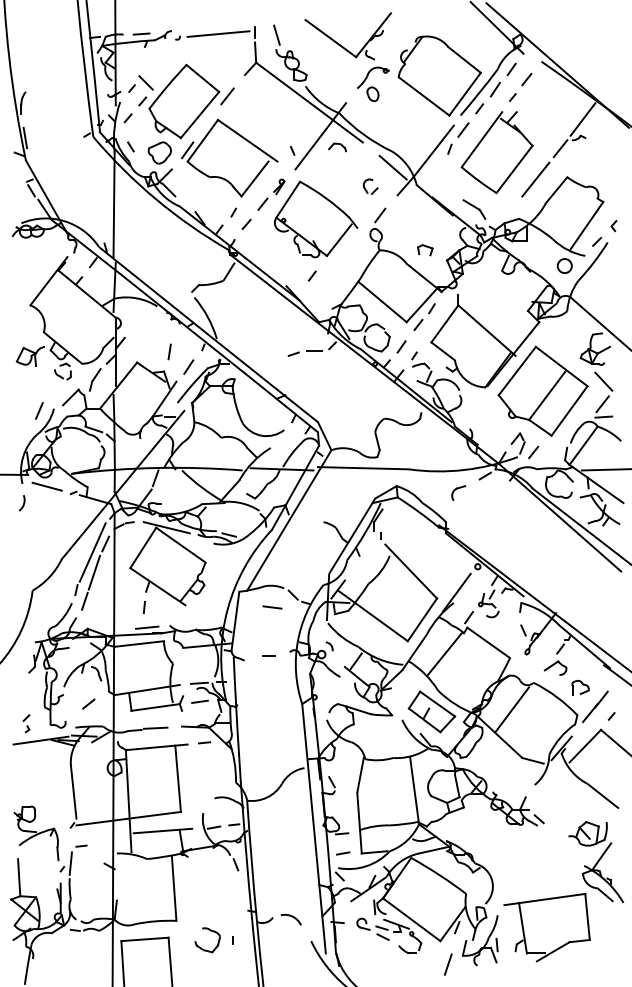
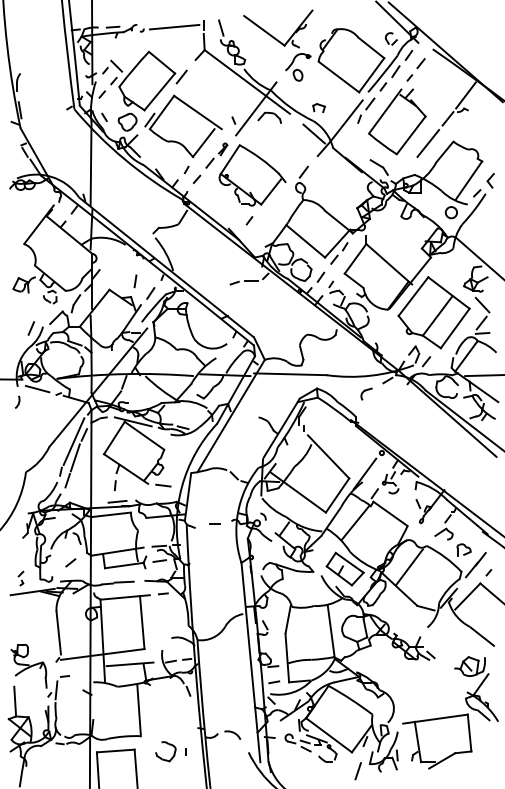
part: (337, 147) -> (269, 117), size x1.67
part: (370, 186) -> (391, 38), moved
part: (613, 225) -> (490, 180), size x1.67
part: (425, 250) -> (319, 108), moved
line: (272, 607) -> (163, 485), moved

